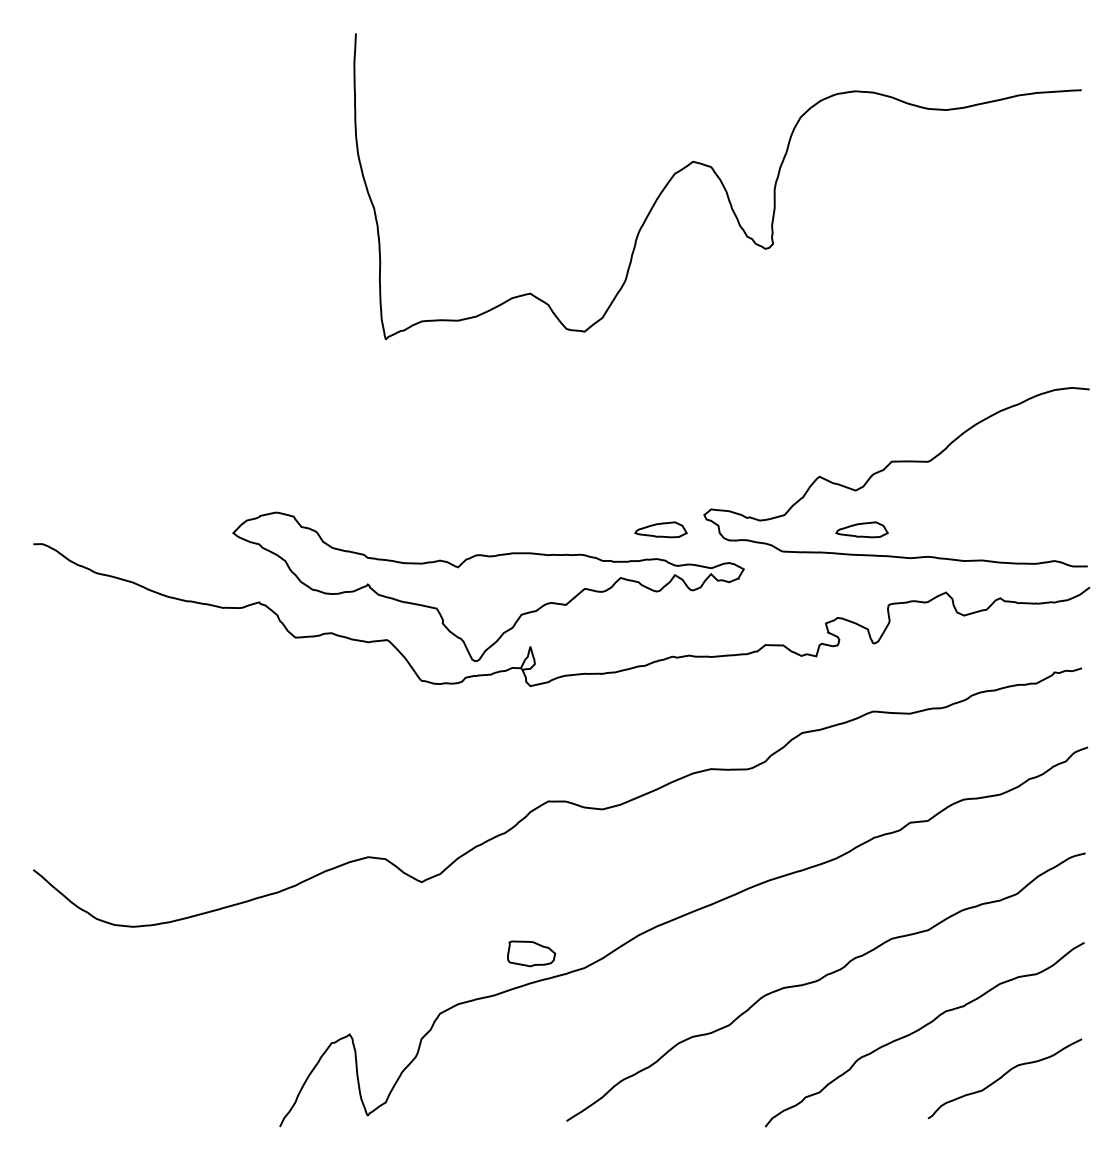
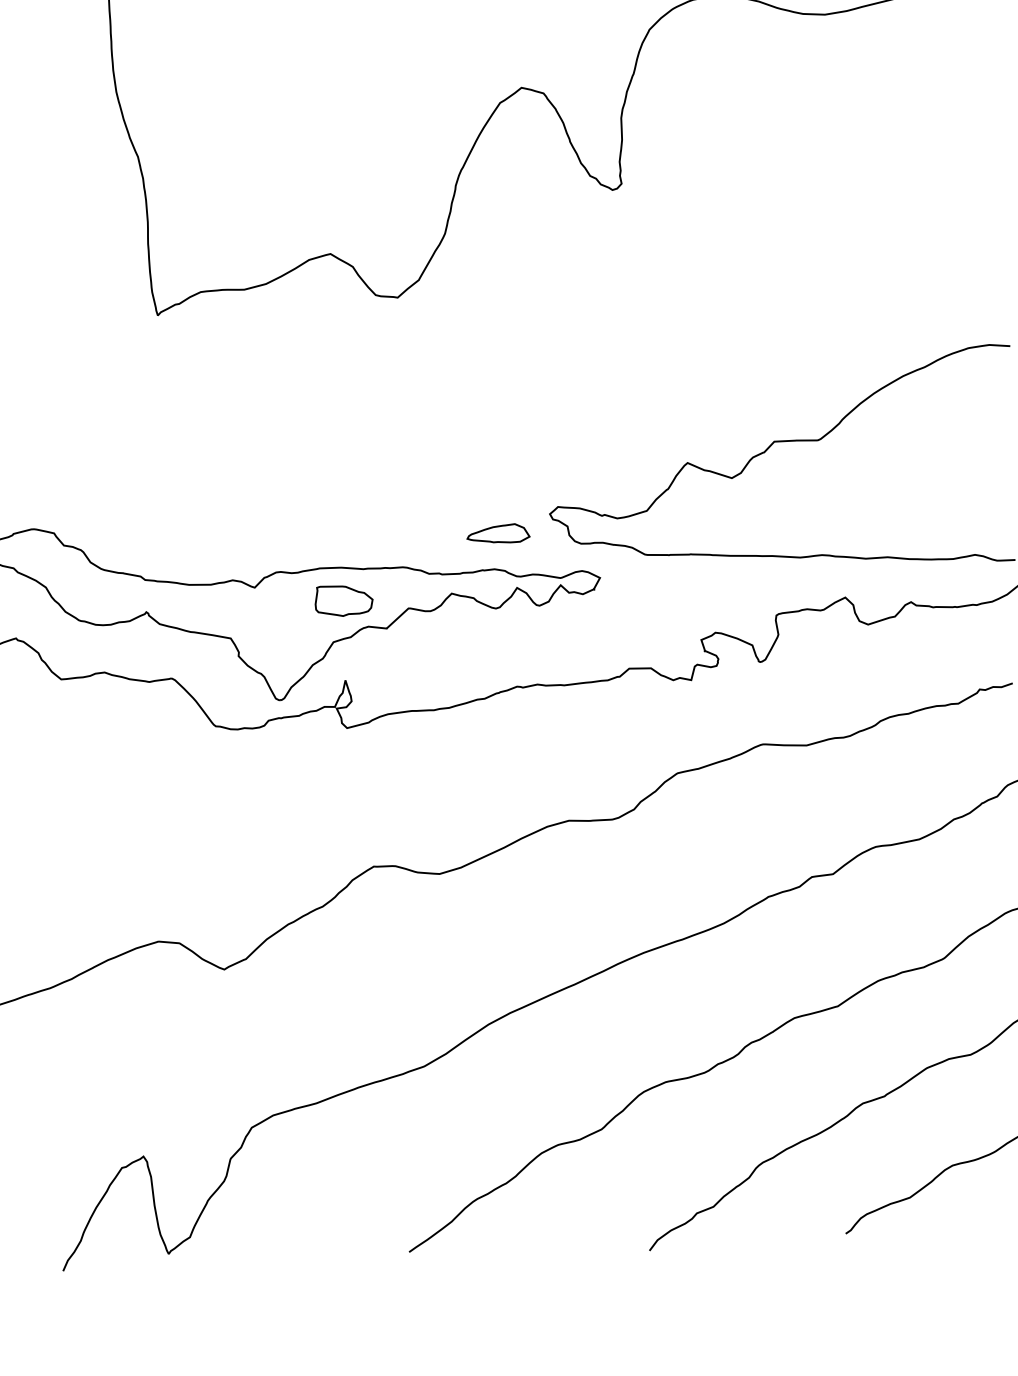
part: (861, 529) -> (740, 524), removed
part: (531, 953) -> (344, 600), moved

